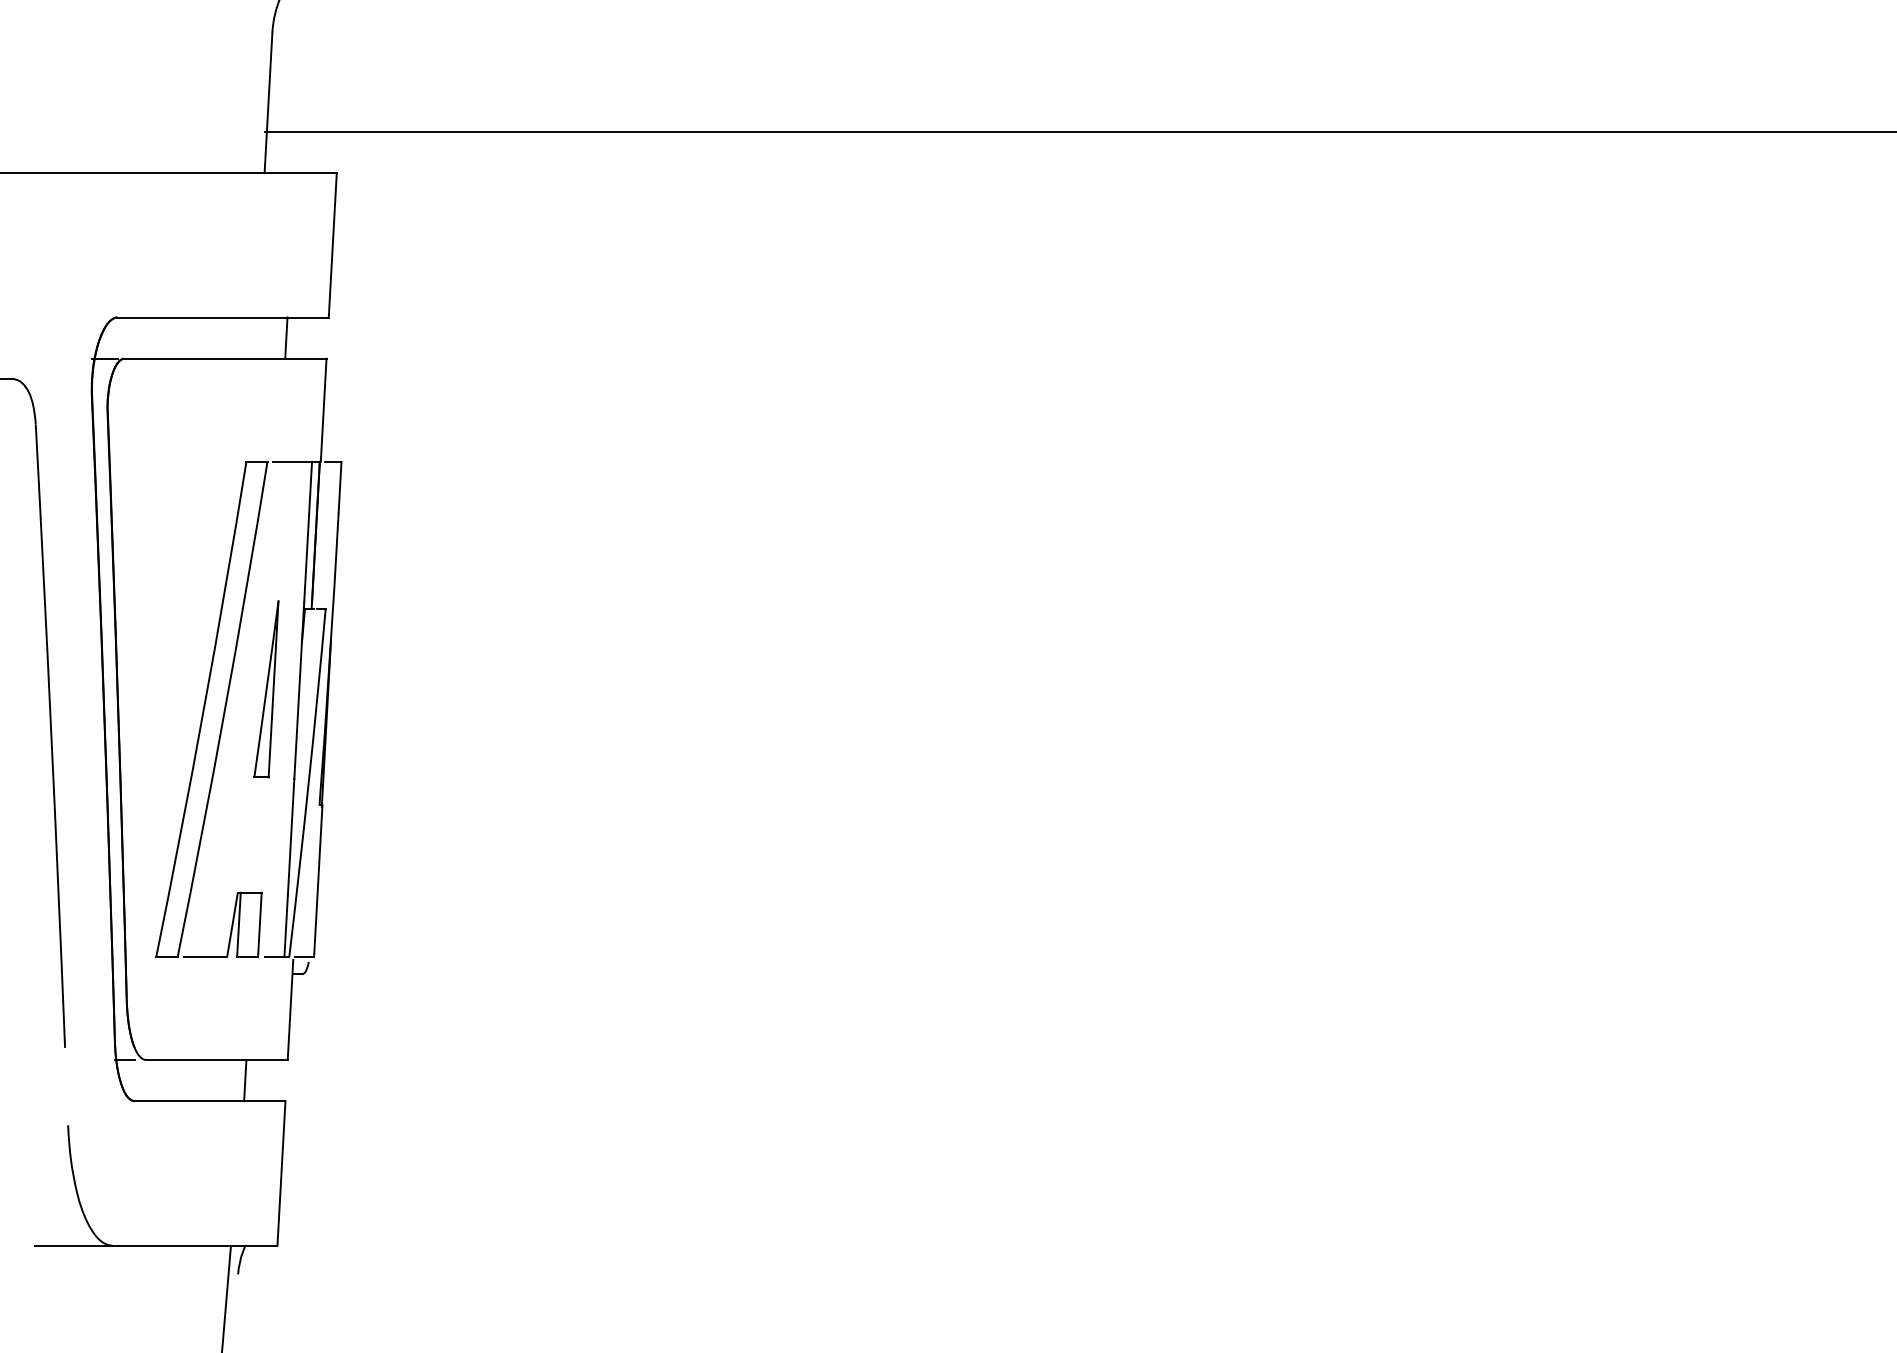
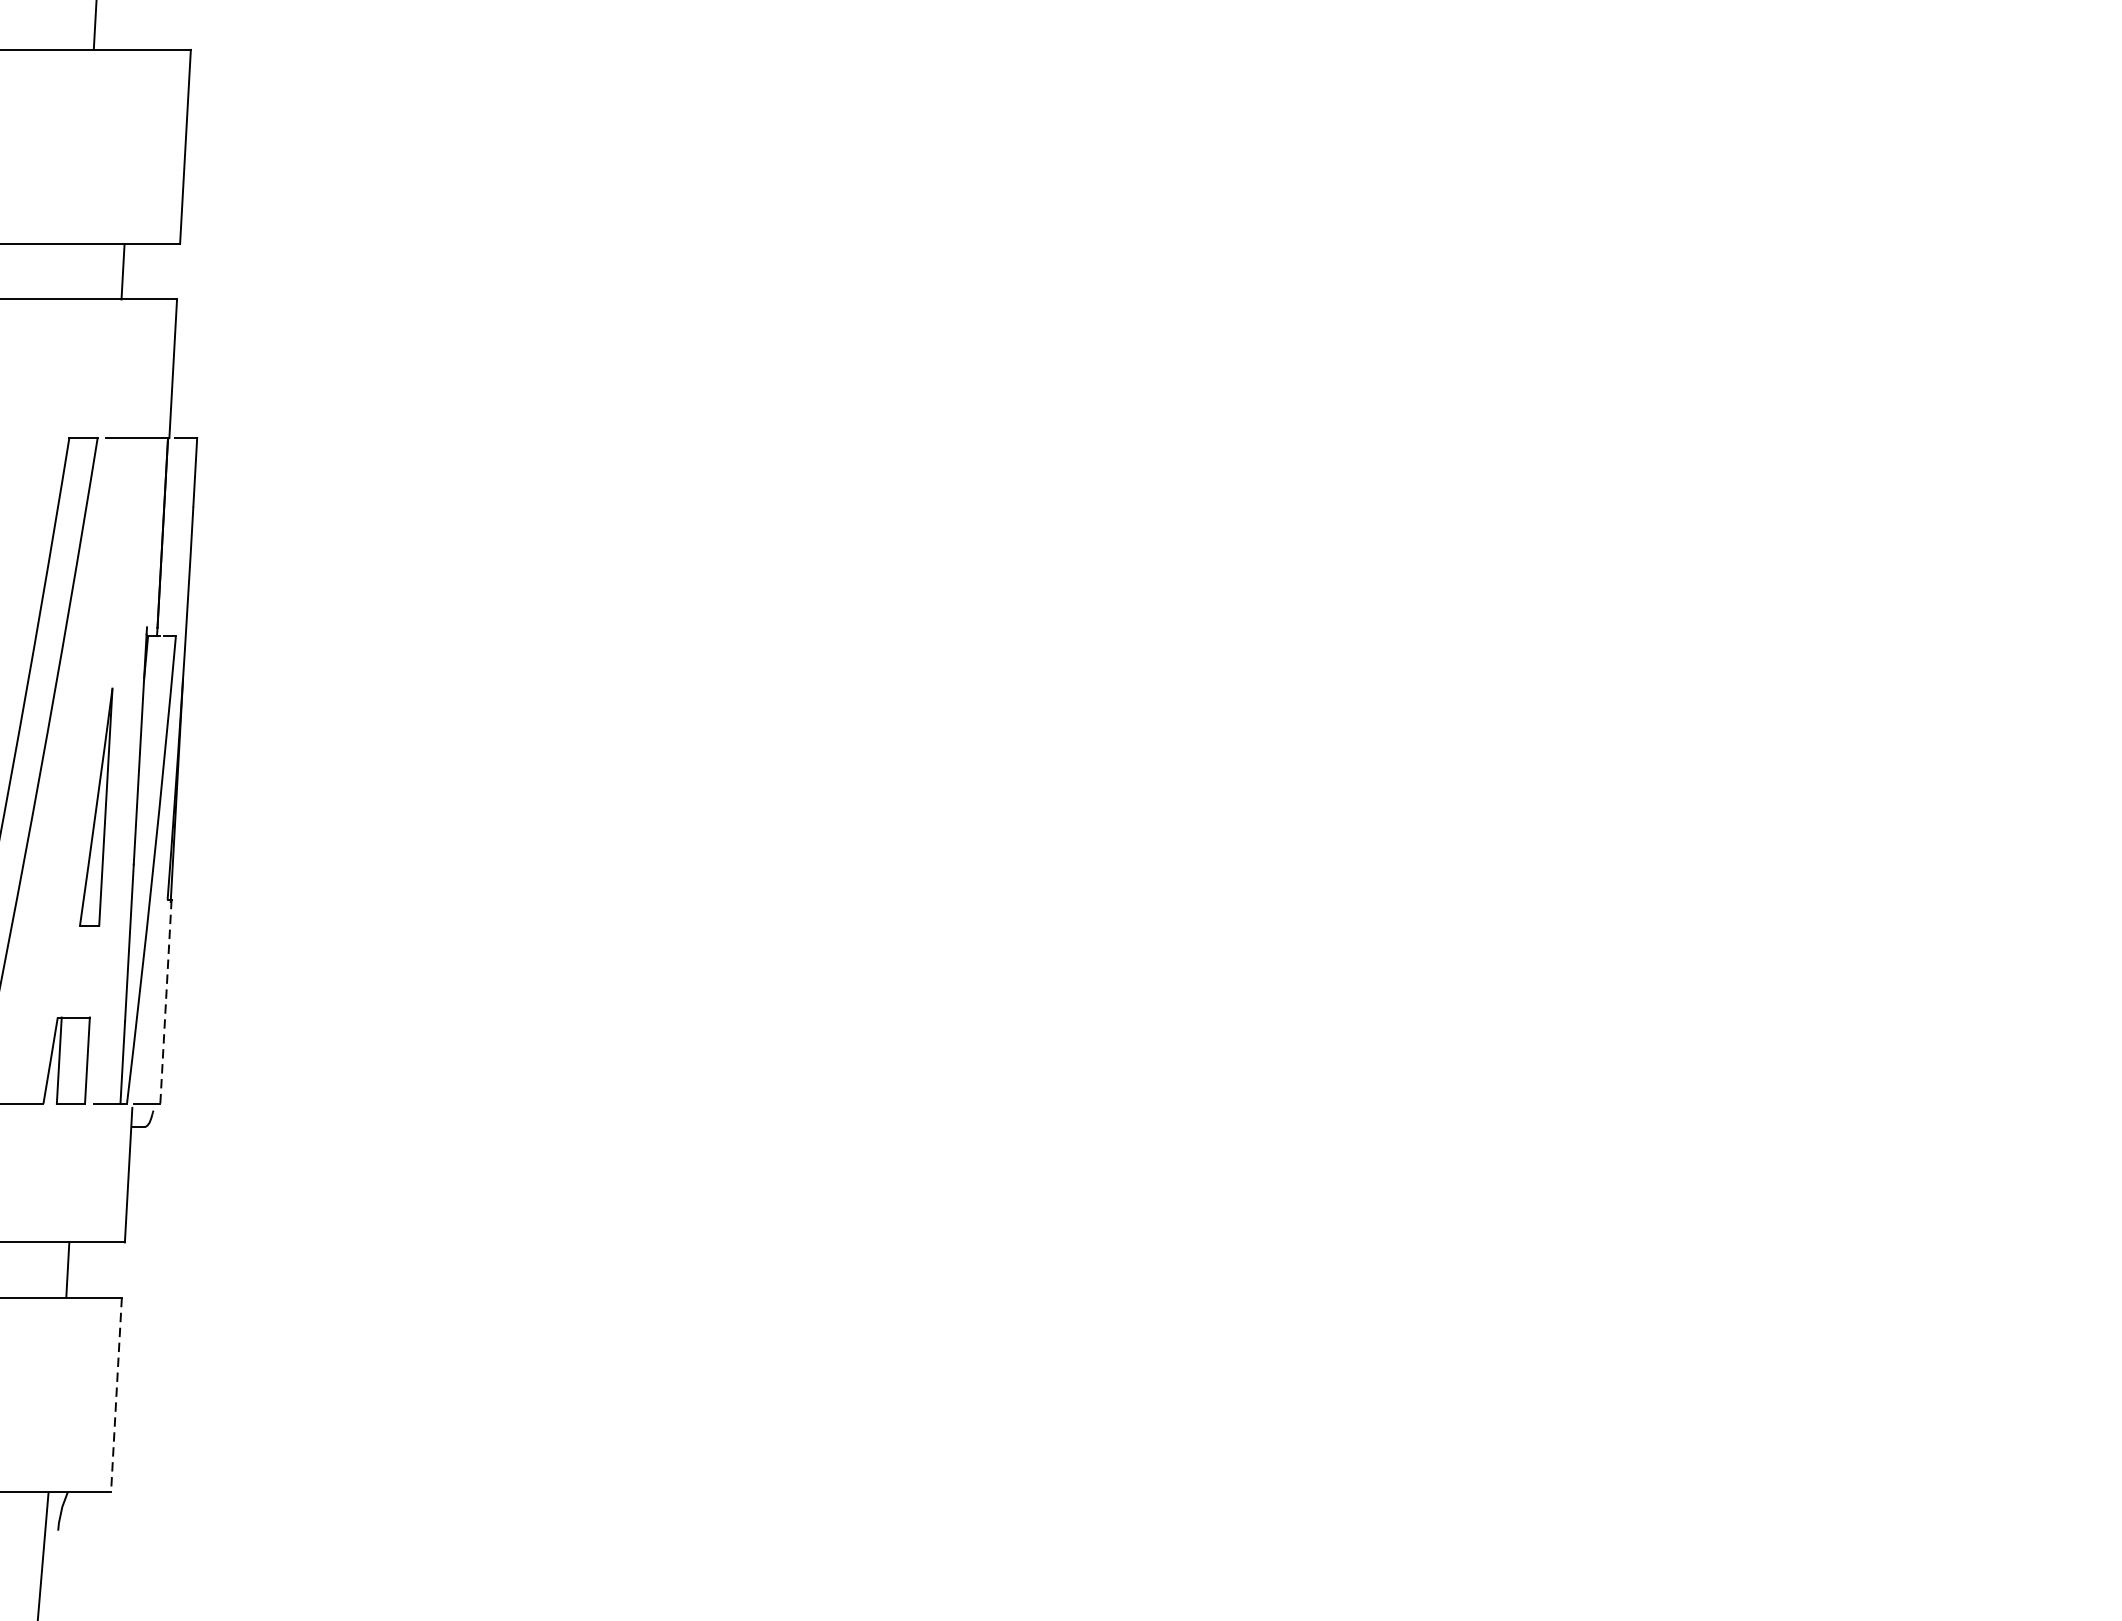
line: (308, 531) -> (152, 531), removed
part: (266, 689) -> (96, 807), moved
line: (318, 881) -> (166, 1002), solid -> dashed
line: (281, 1173) -> (116, 1395), solid -> dashed

